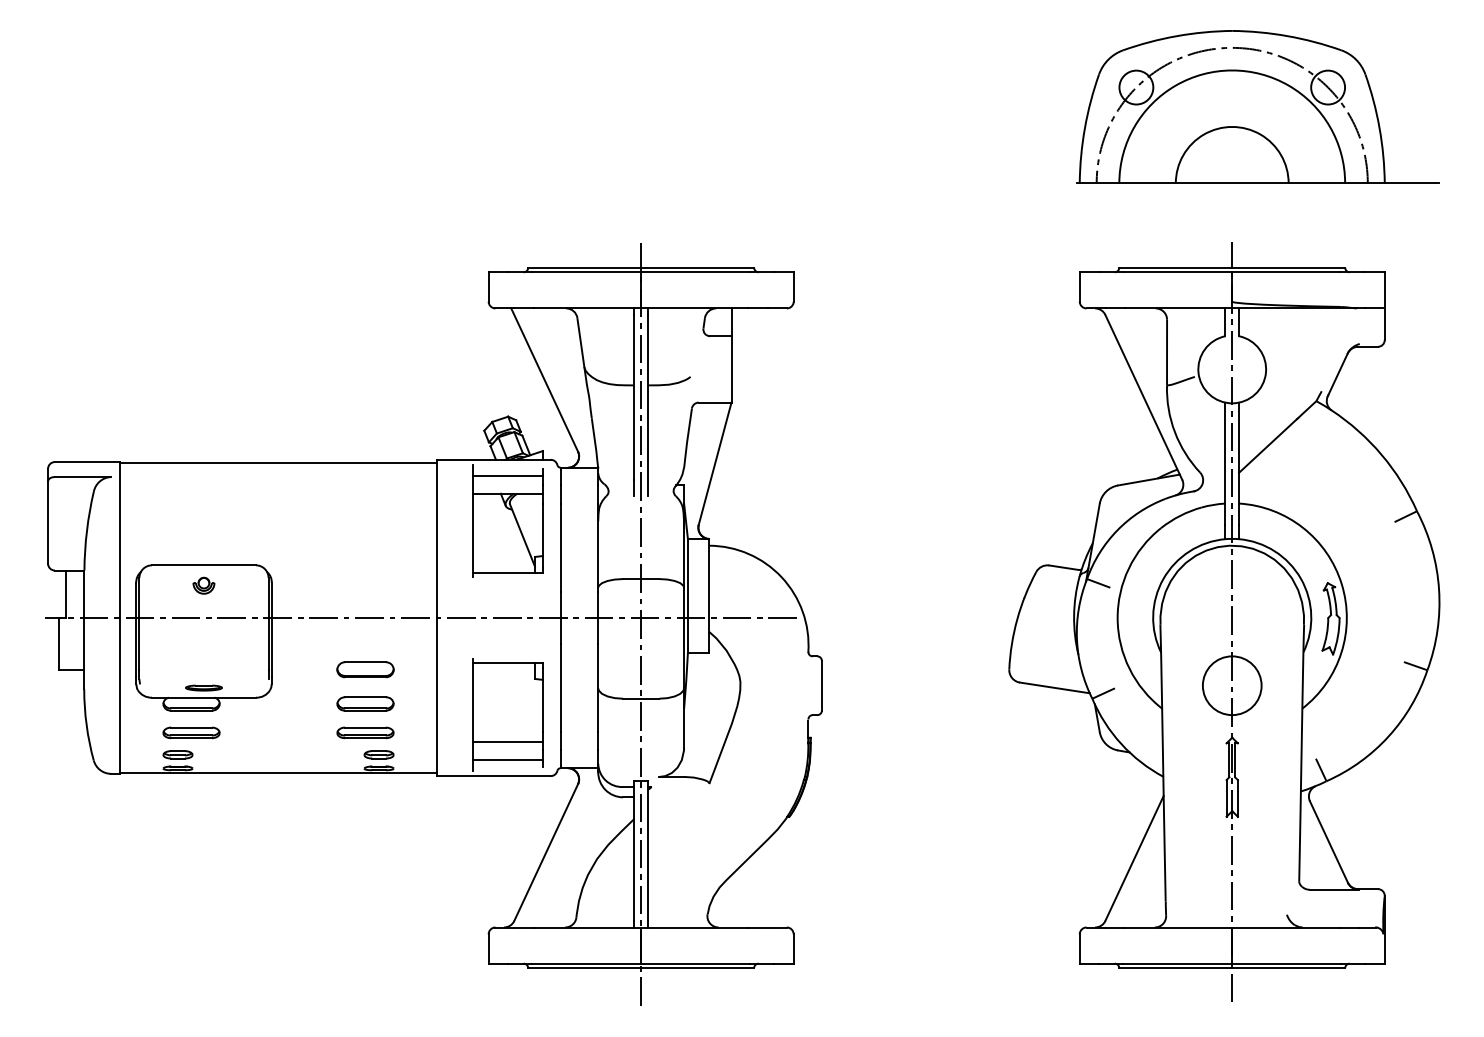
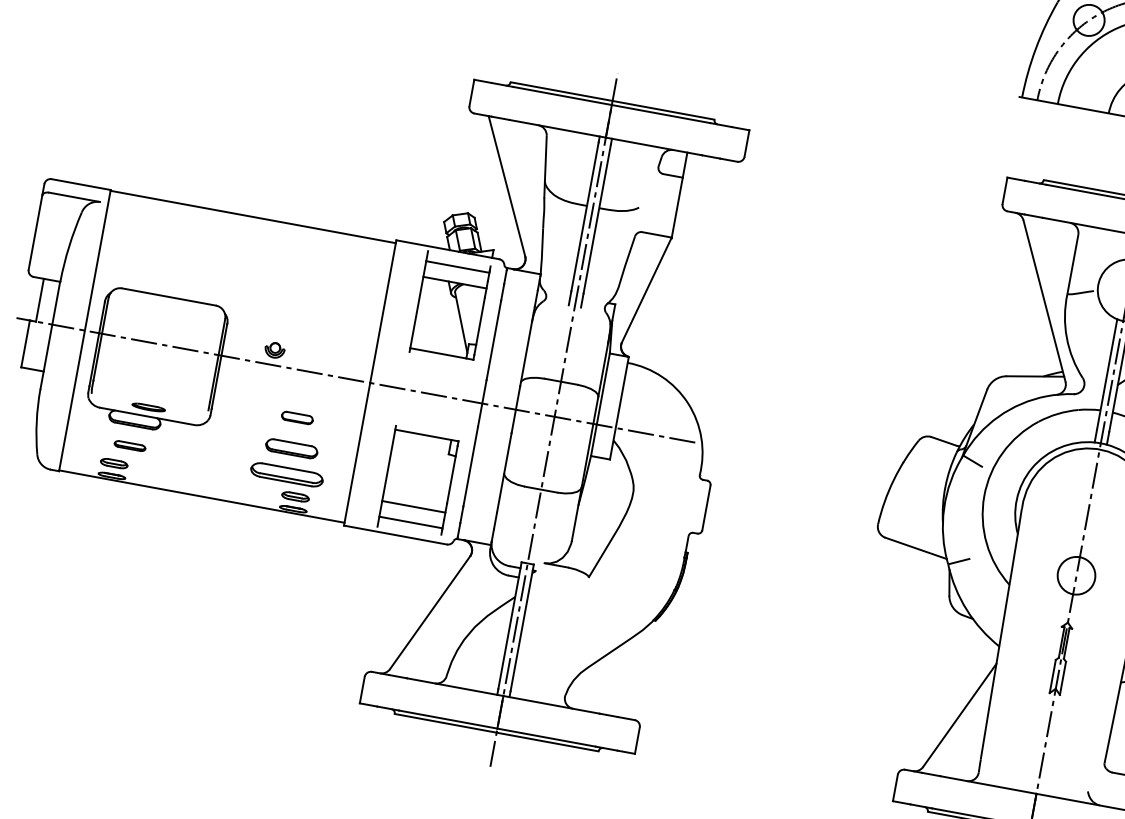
part: (203, 585) -> (274, 350), moved
part: (365, 669) -> (297, 417), size x0.6
circle: (1231, 685) -> (1075, 575), size x0.7
part: (191, 732) -> (130, 445), size x0.6
part: (365, 732) -> (287, 474), size x1.4

